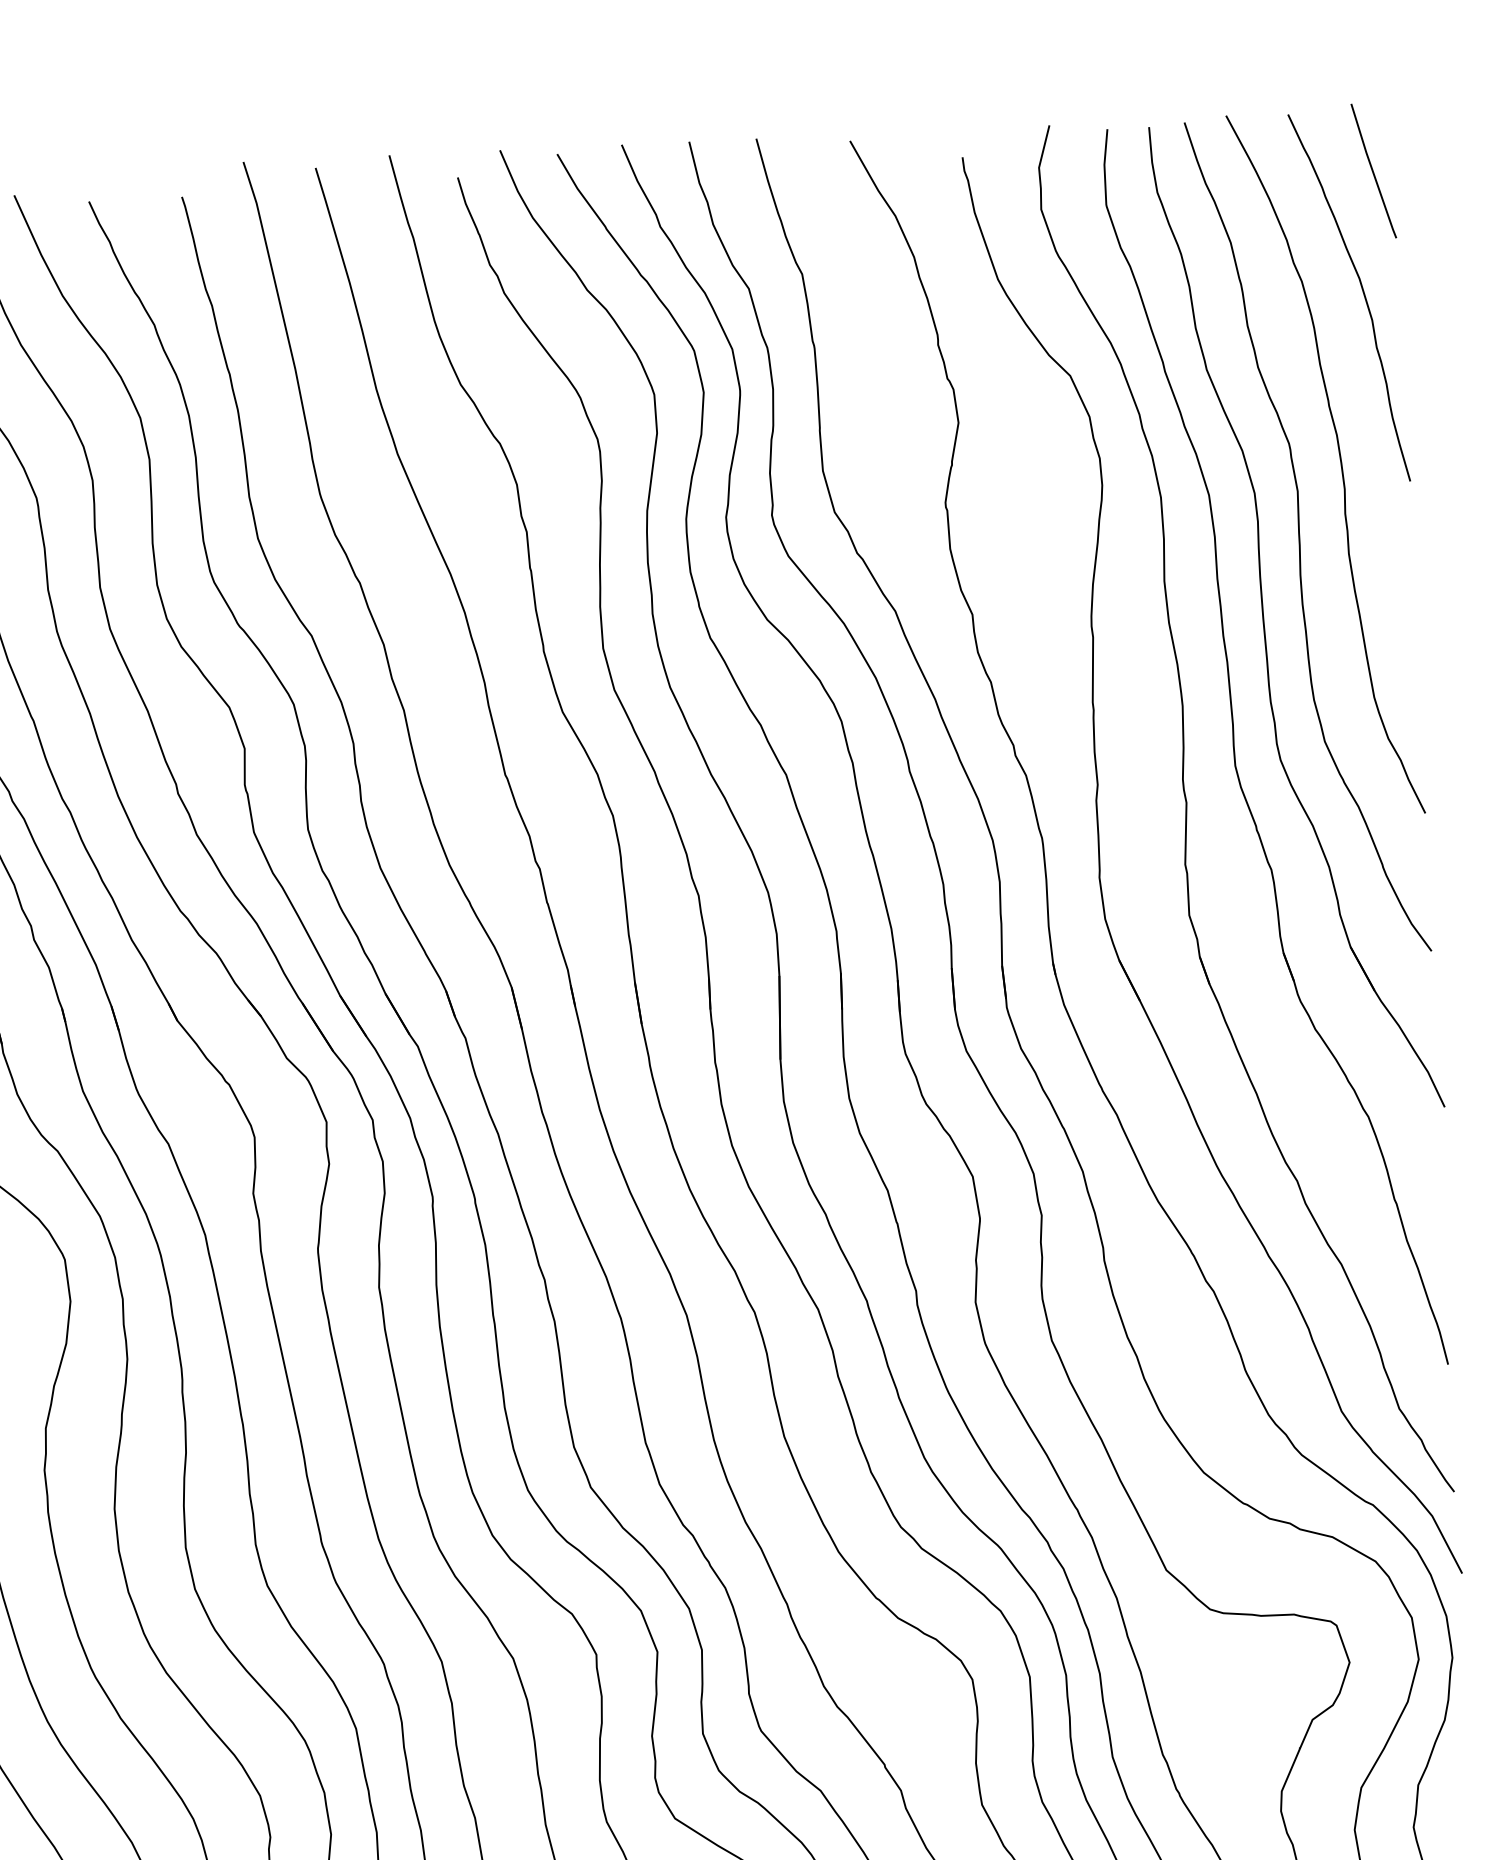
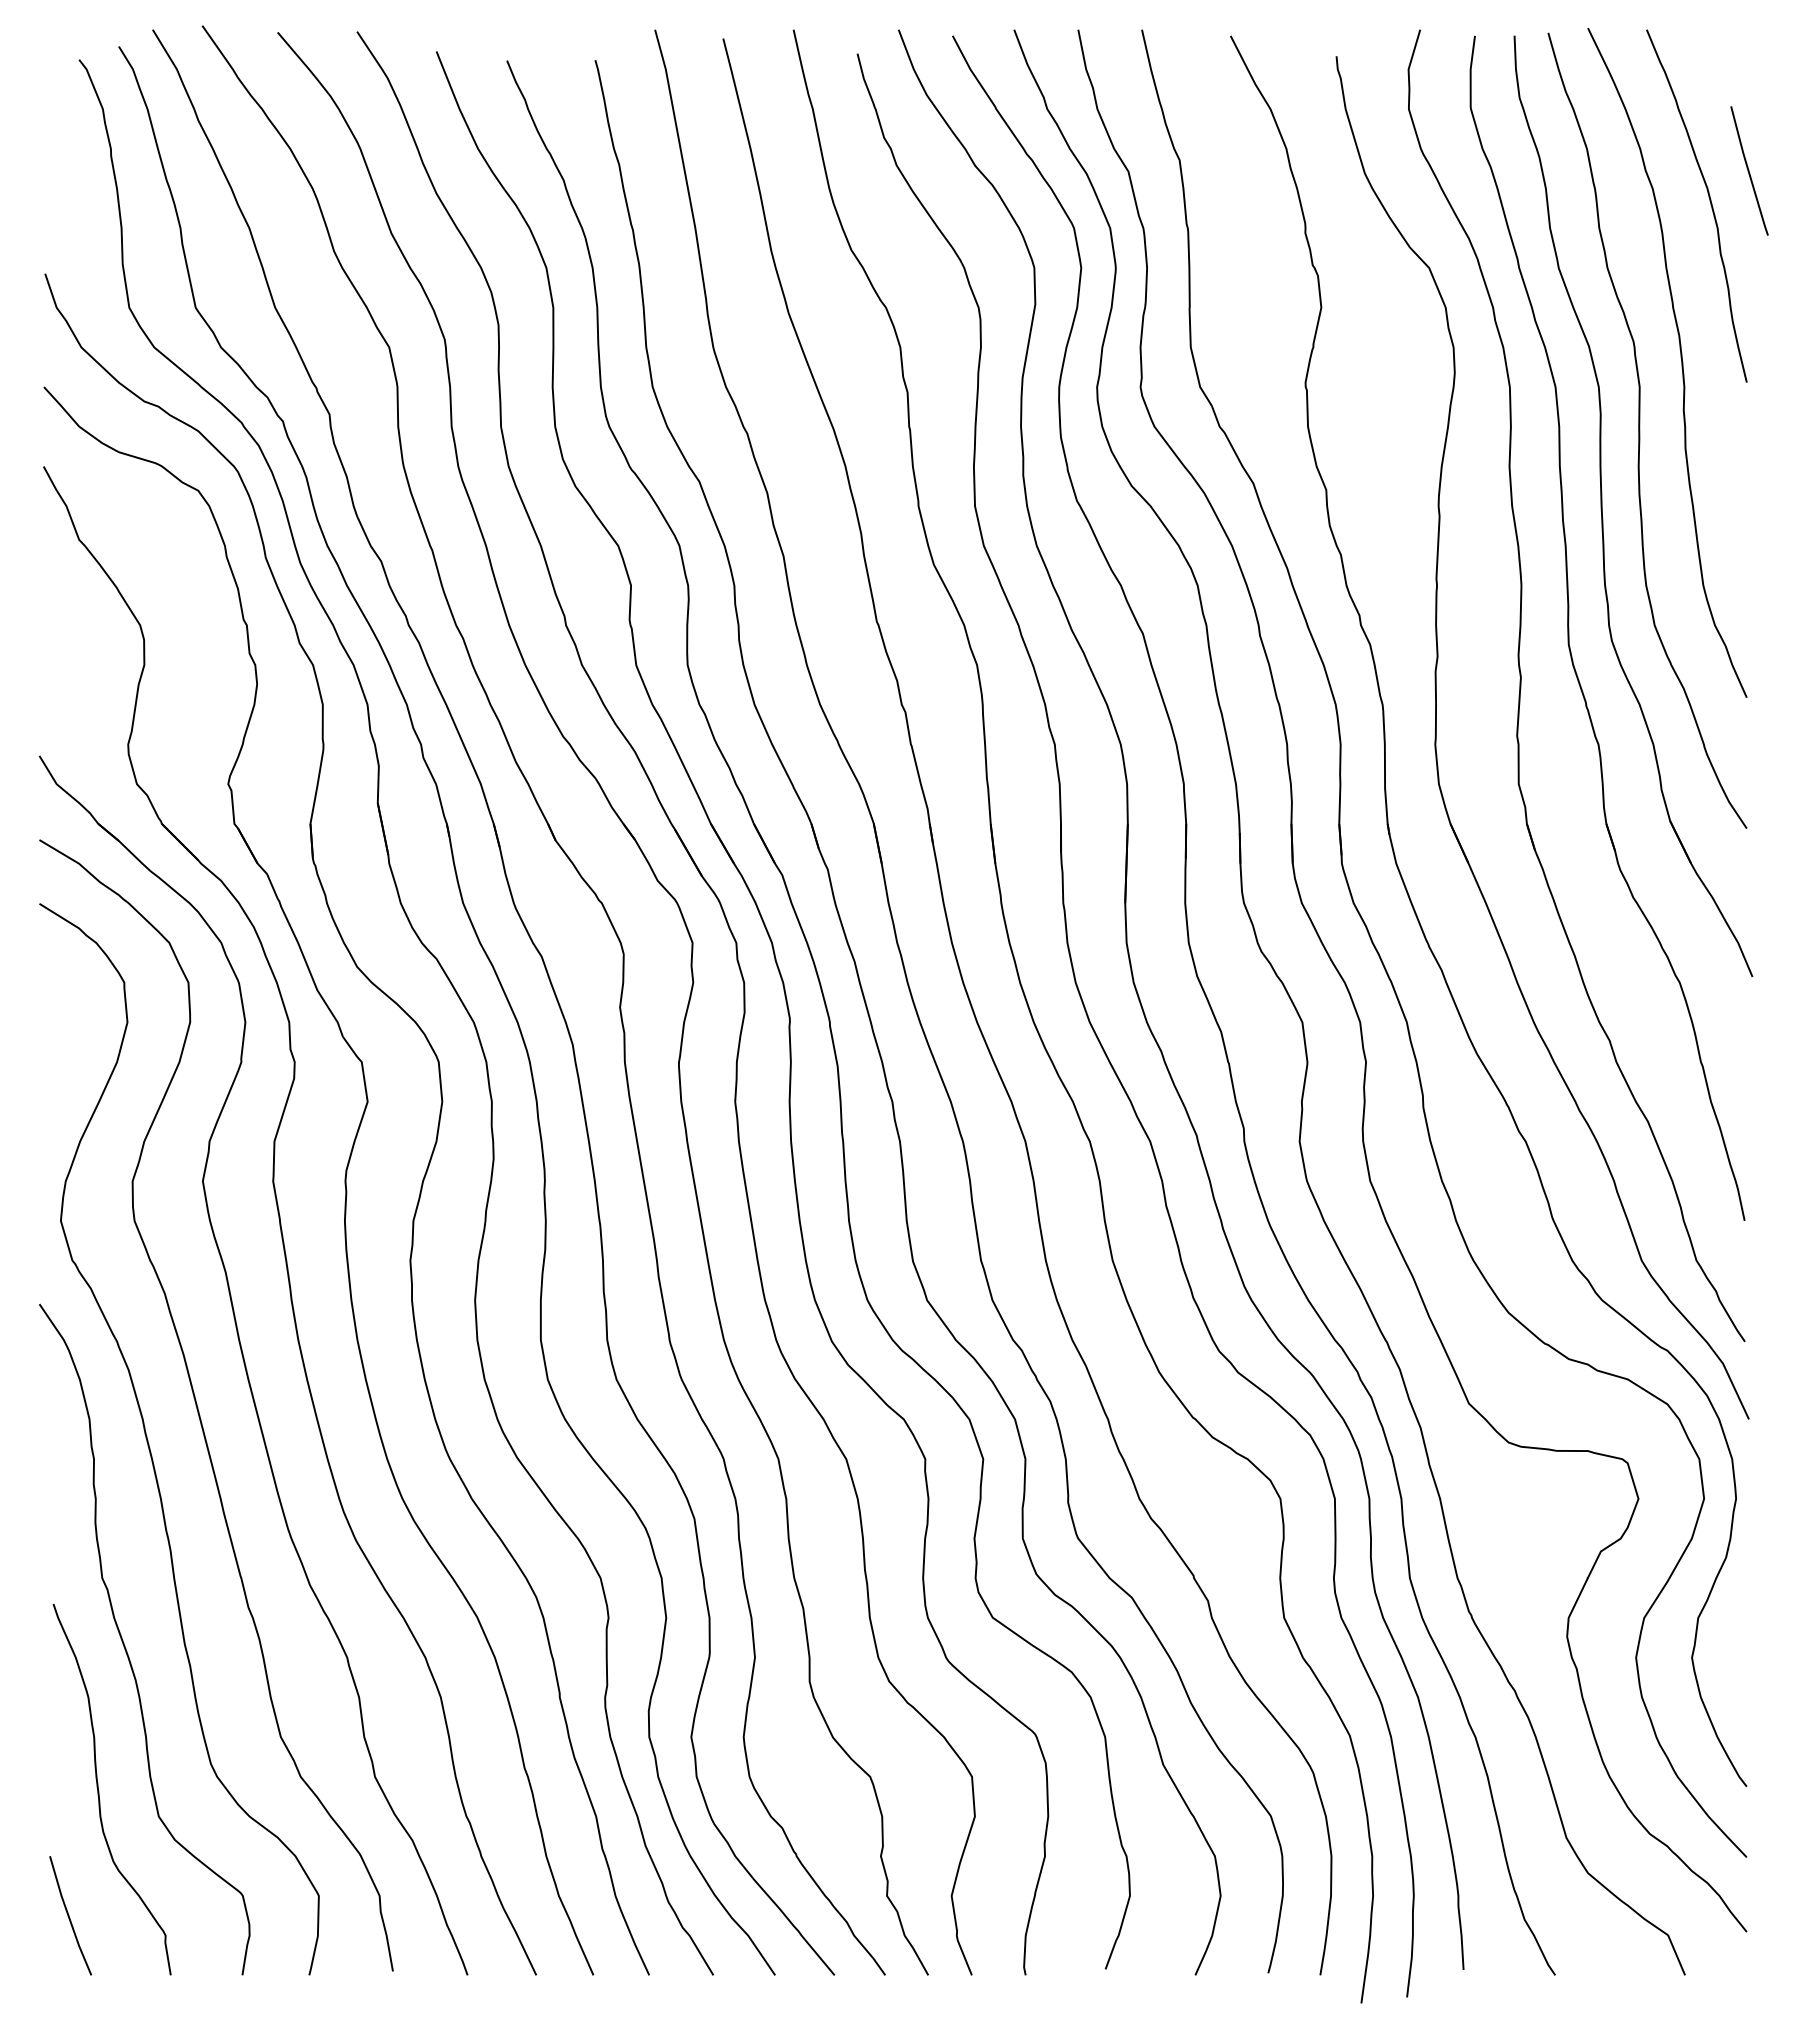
line: (1373, 170) -> (1749, 170), moved

